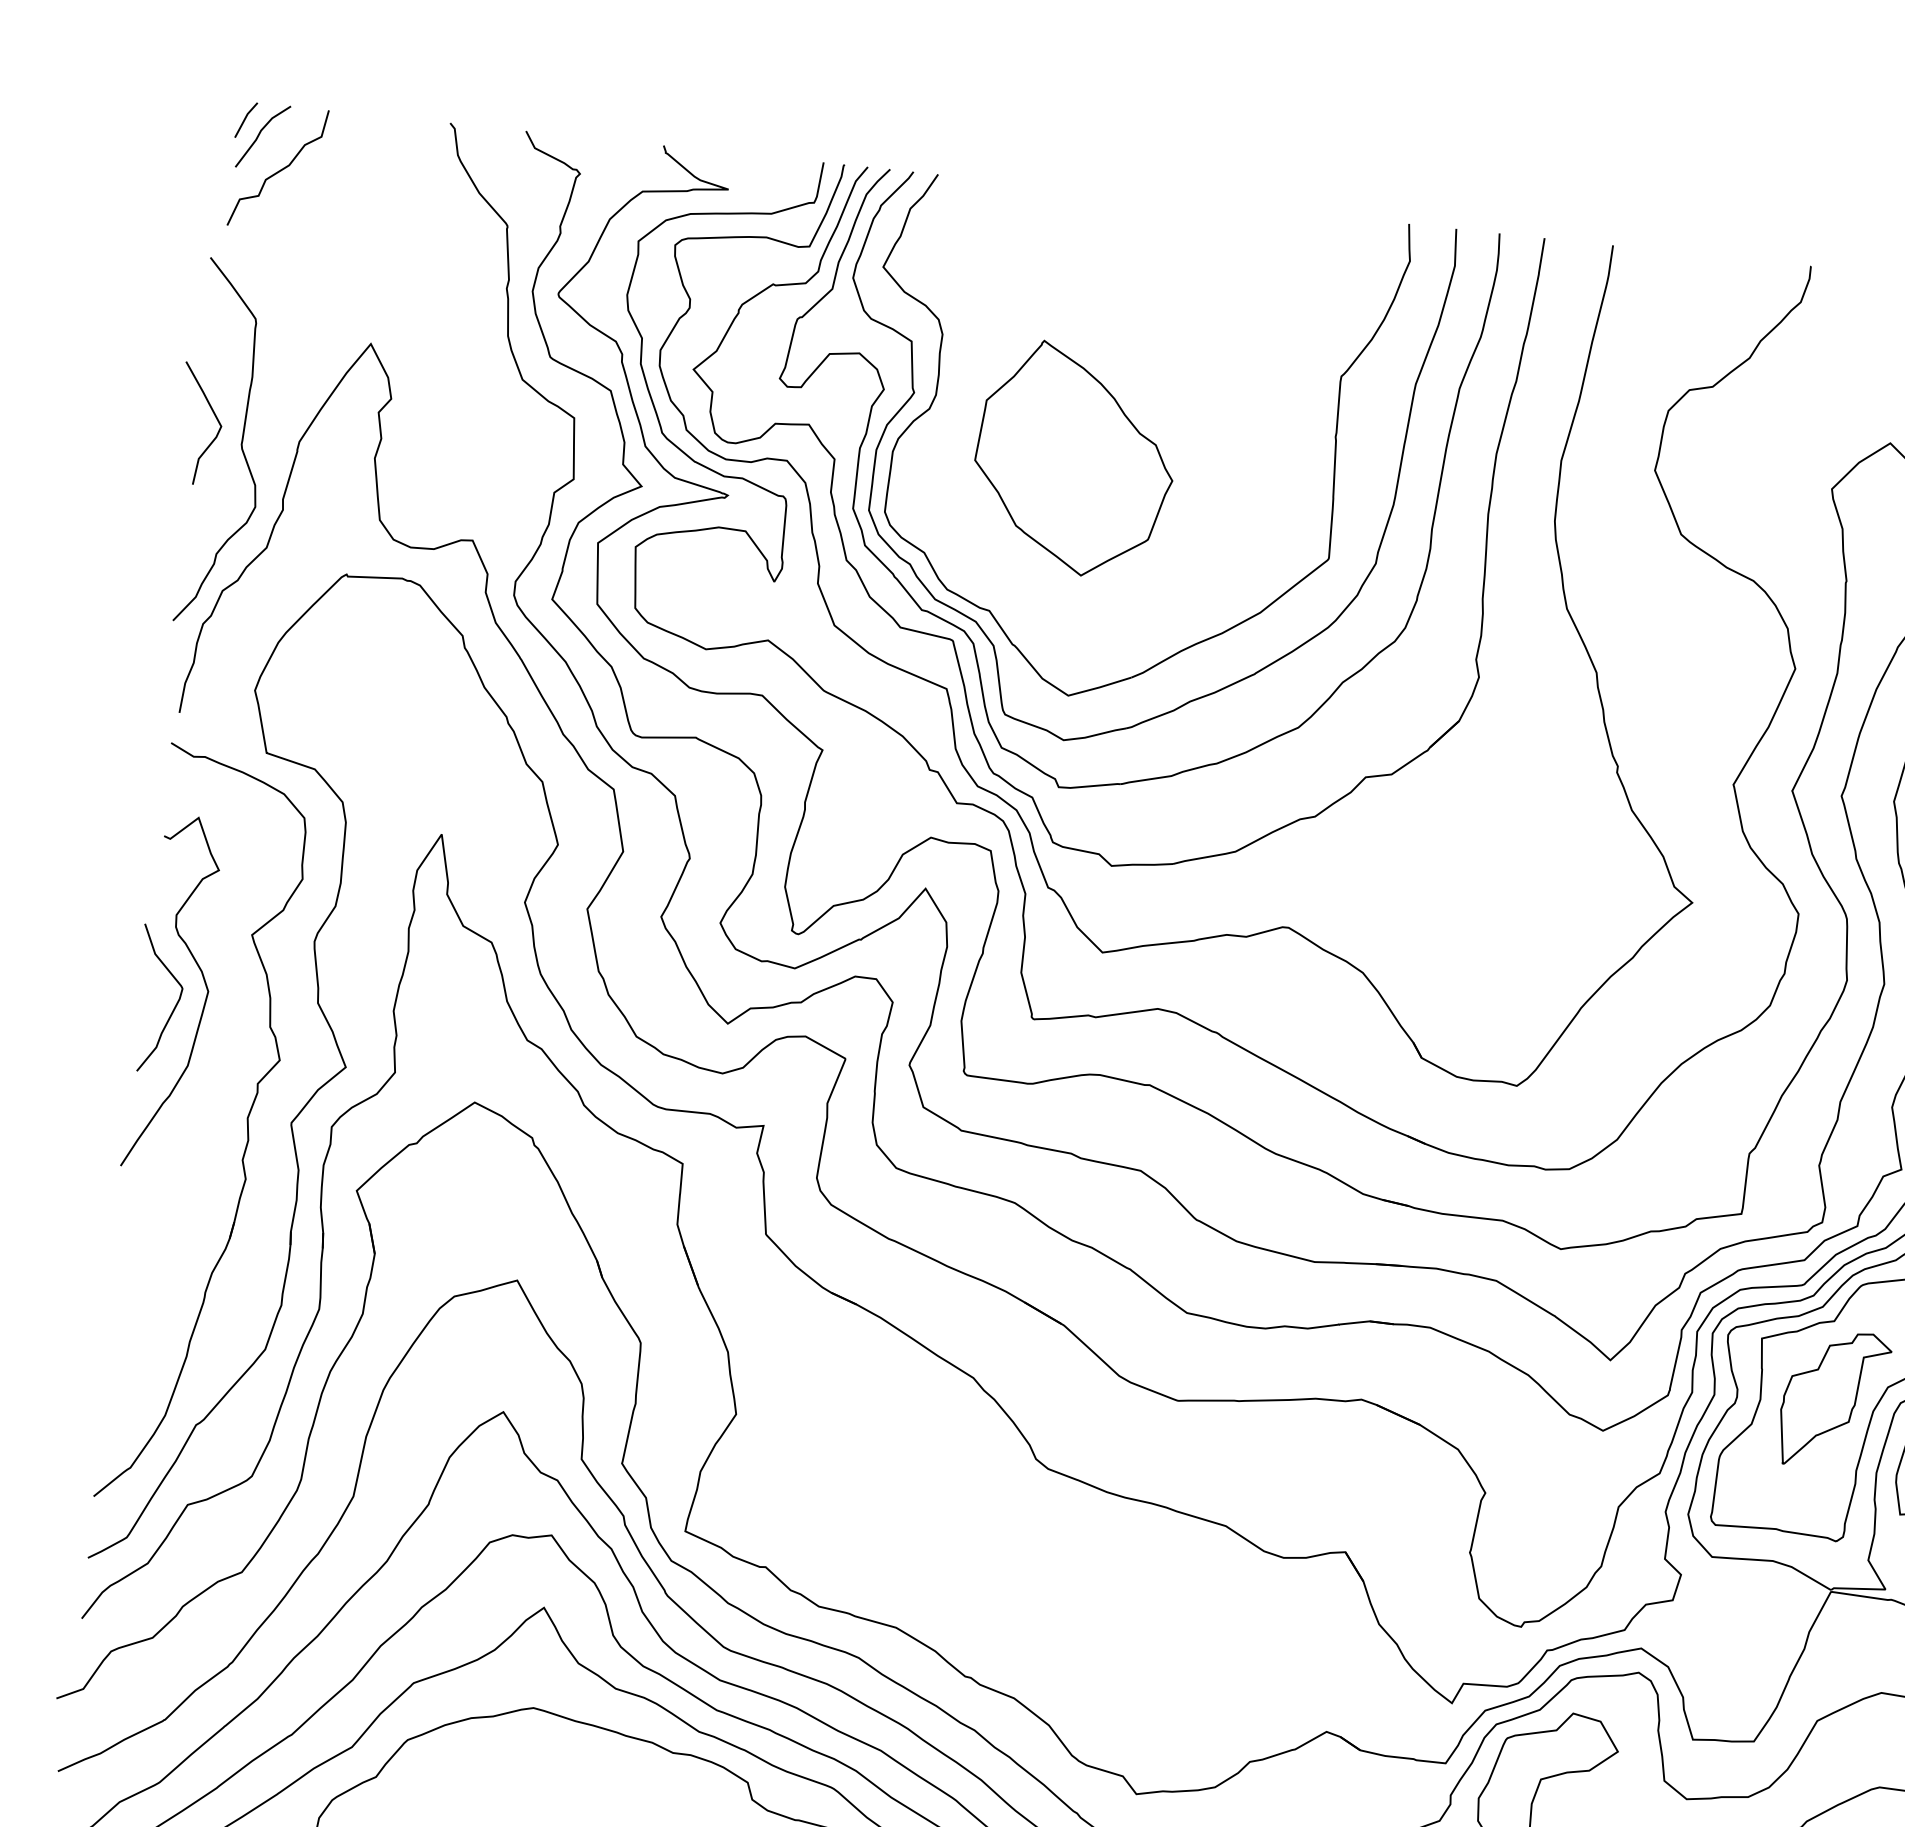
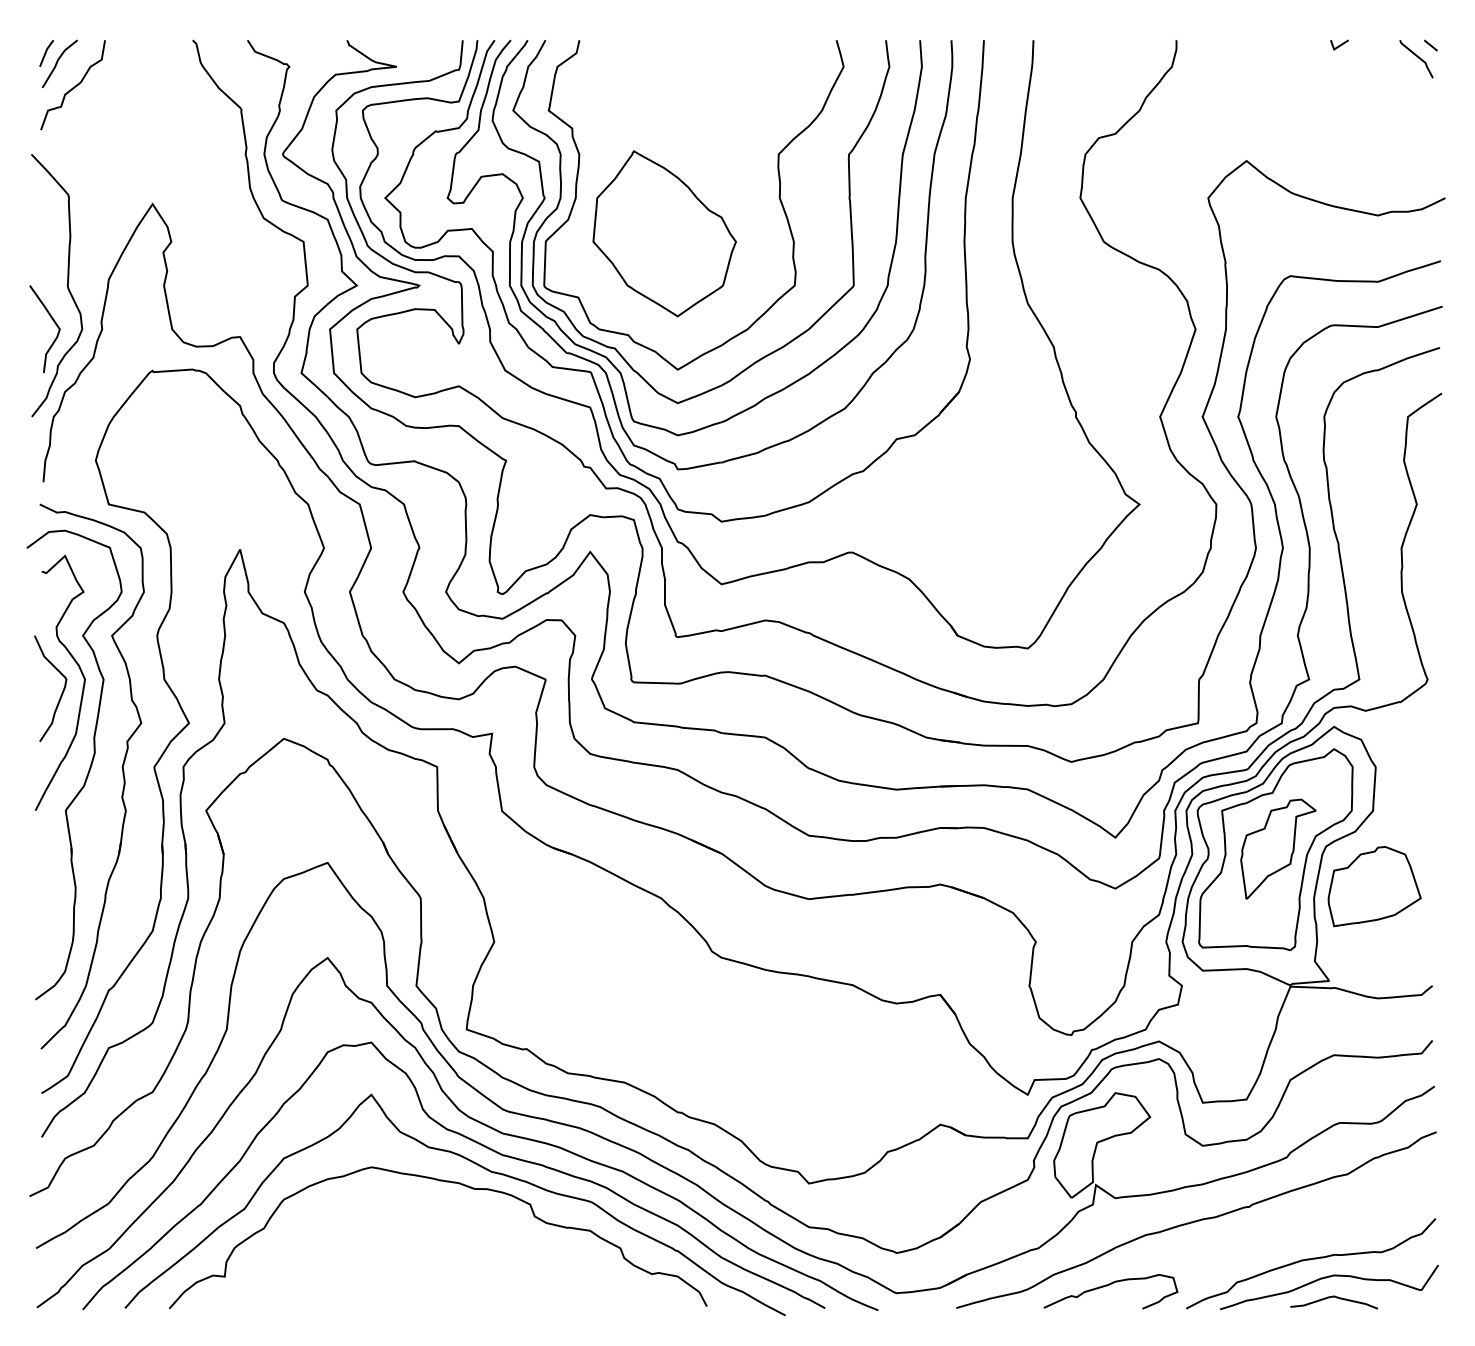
curve: (214, 417) -> (54, 323), moved
part: (1237, 425) -> (778, 197), added
part: (200, 1116) -> (88, 769), added

